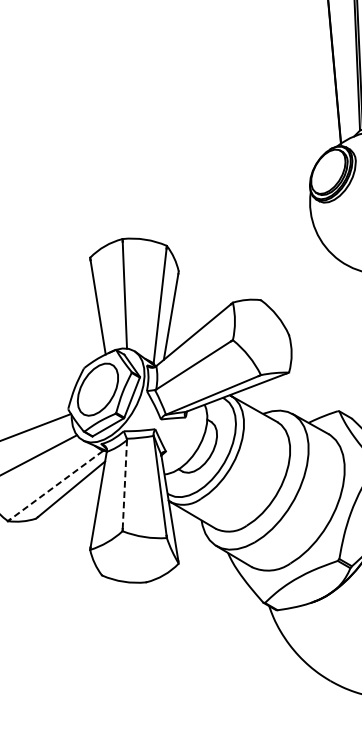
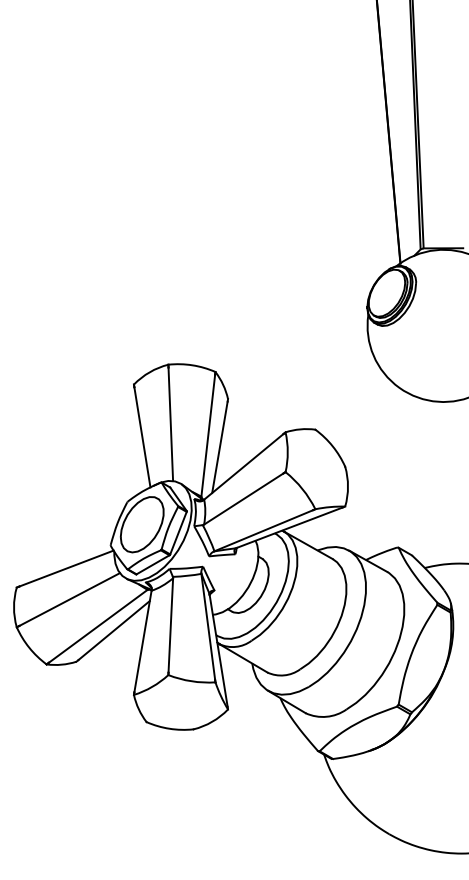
line: (124, 484) -> (170, 625), dashed -> solid
line: (55, 485) -> (97, 626), dashed -> solid

